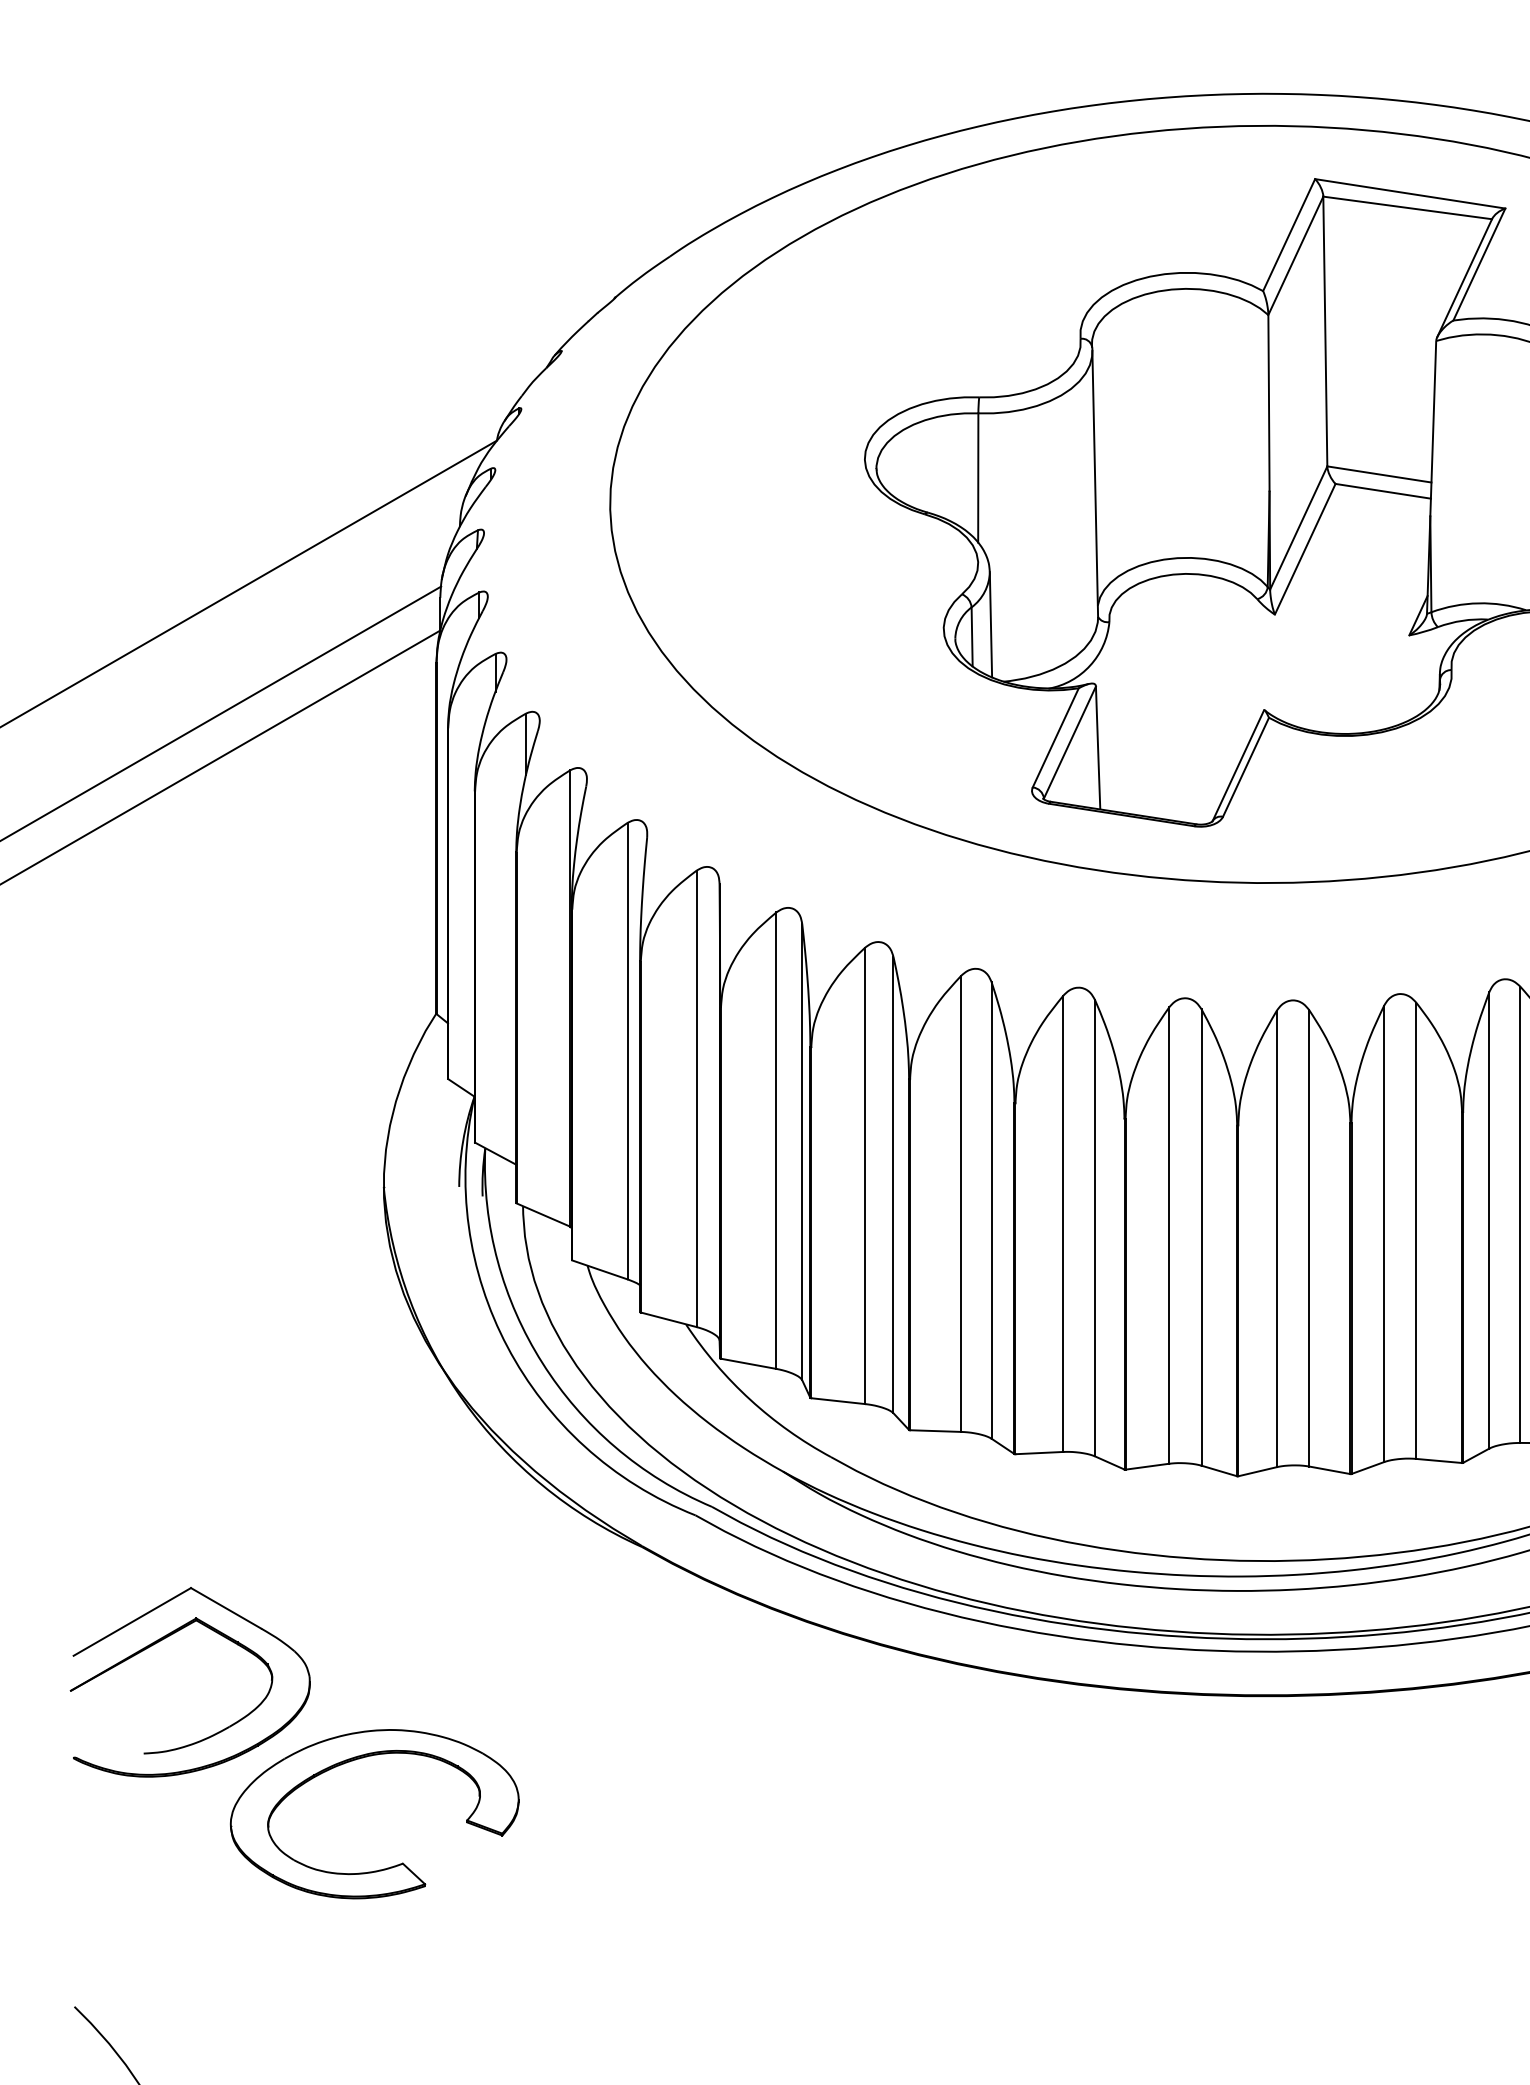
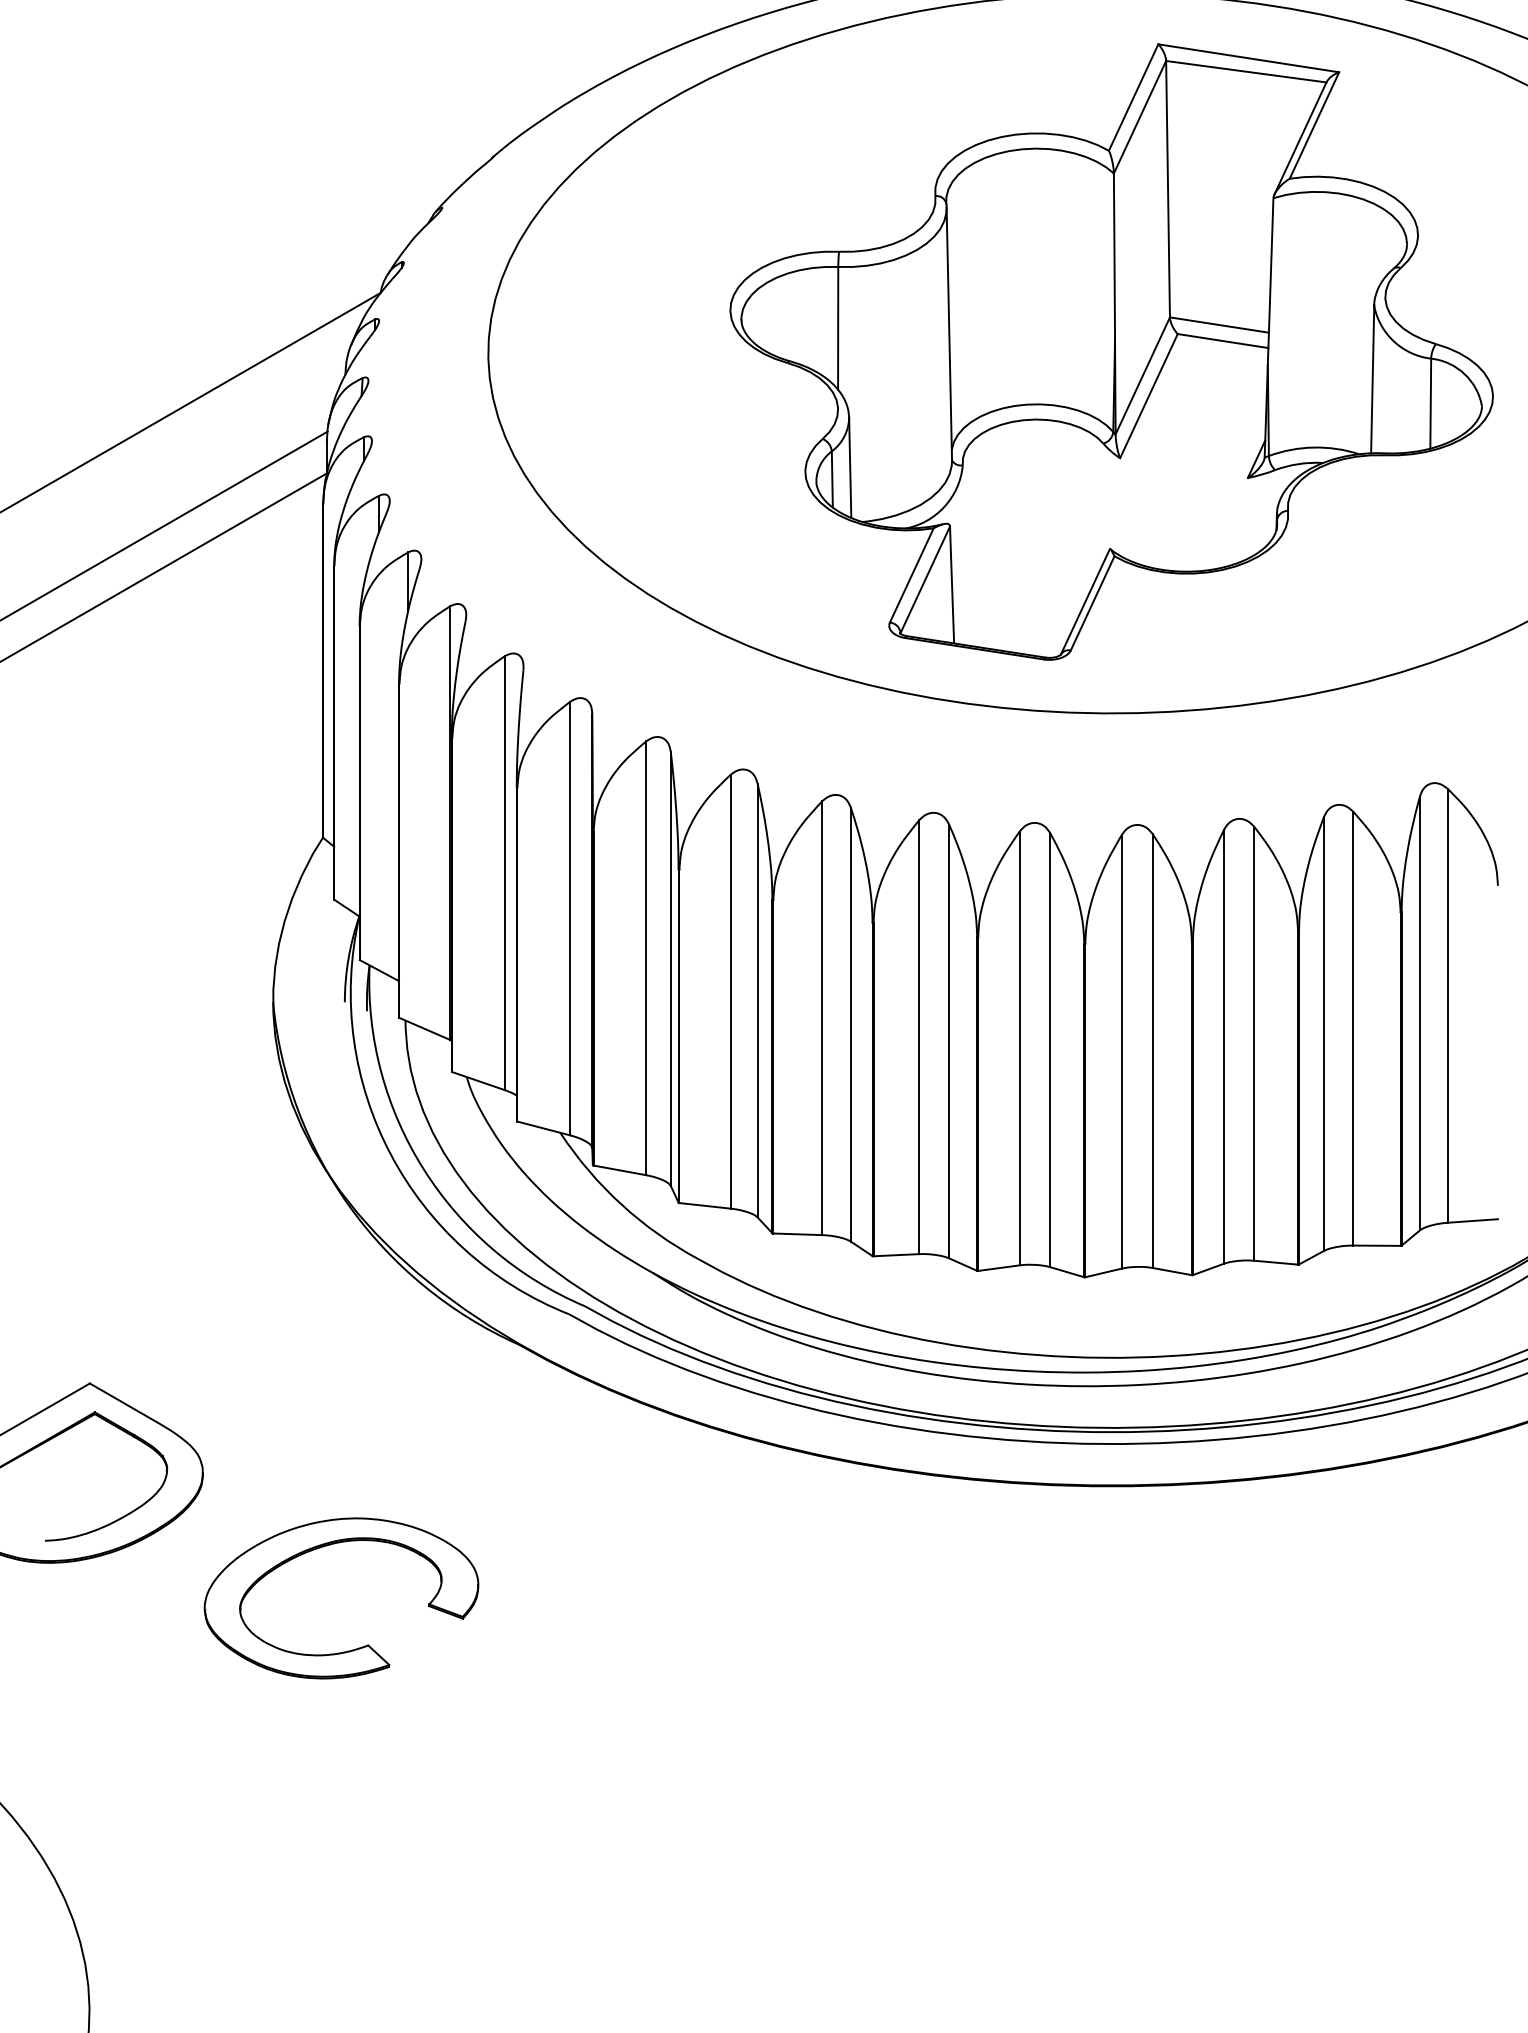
part: (392, 1865) -> (358, 1647), moved

